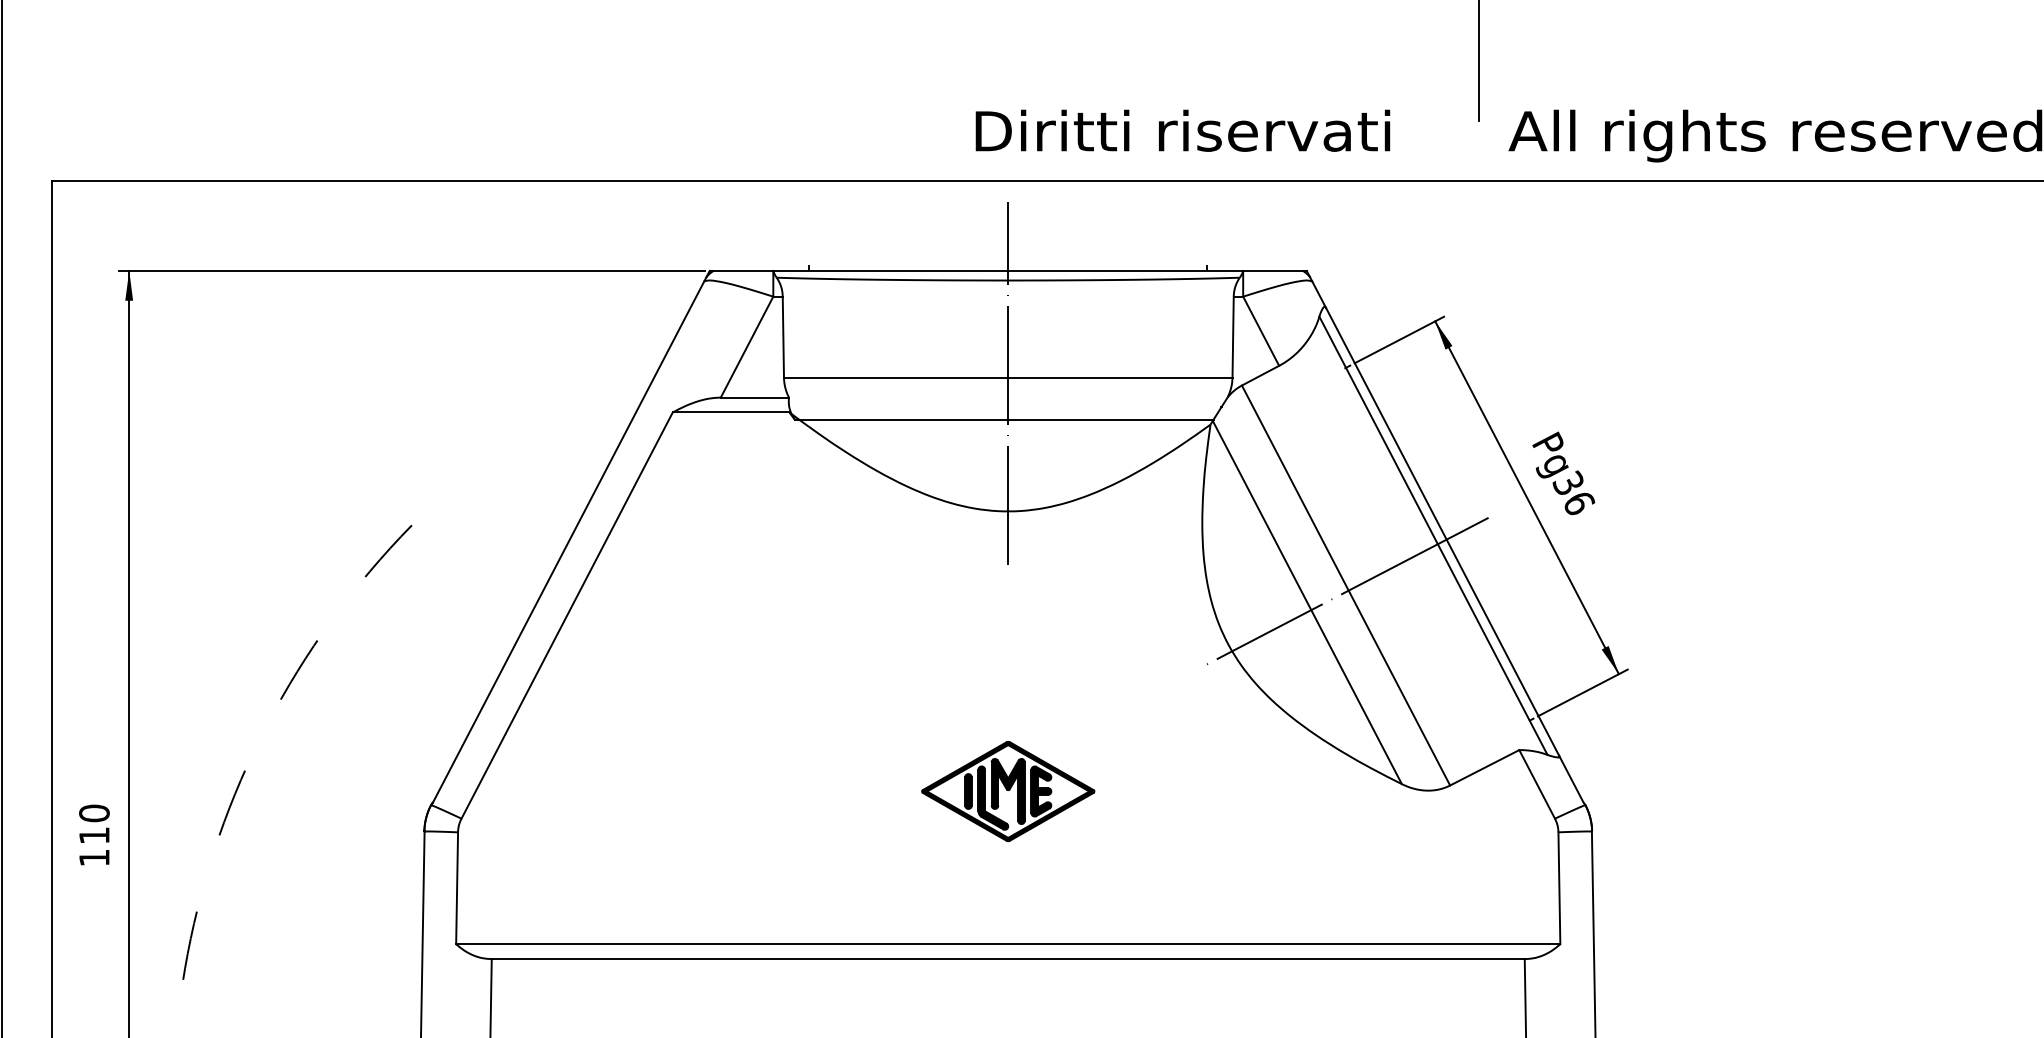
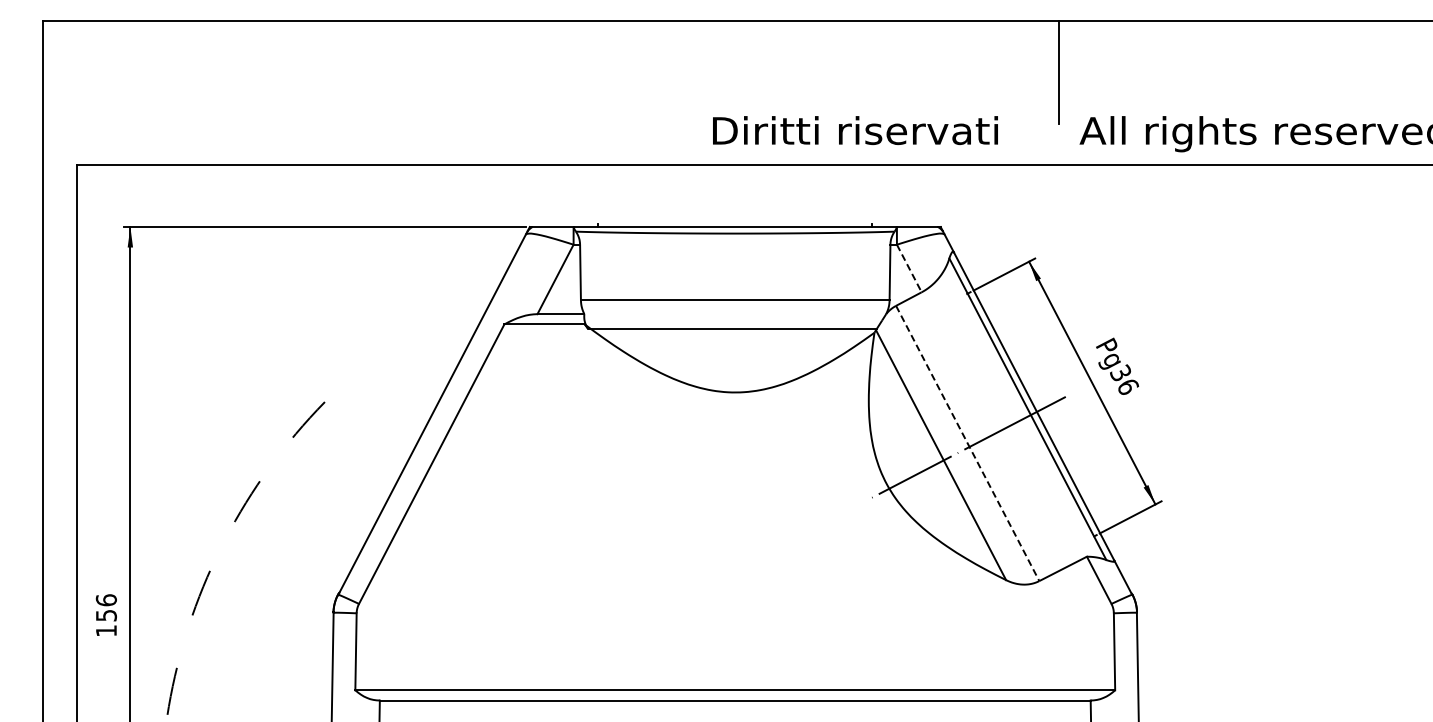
line: (1261, 331) -> (909, 268), solid -> dashed
line: (1008, 383) -> (735, 304), removed
line: (1345, 585) -> (967, 443), solid -> dashed
part: (1008, 791) -> (735, 585), removed
text: (93, 823) -> (105, 607), 110 -> 156

